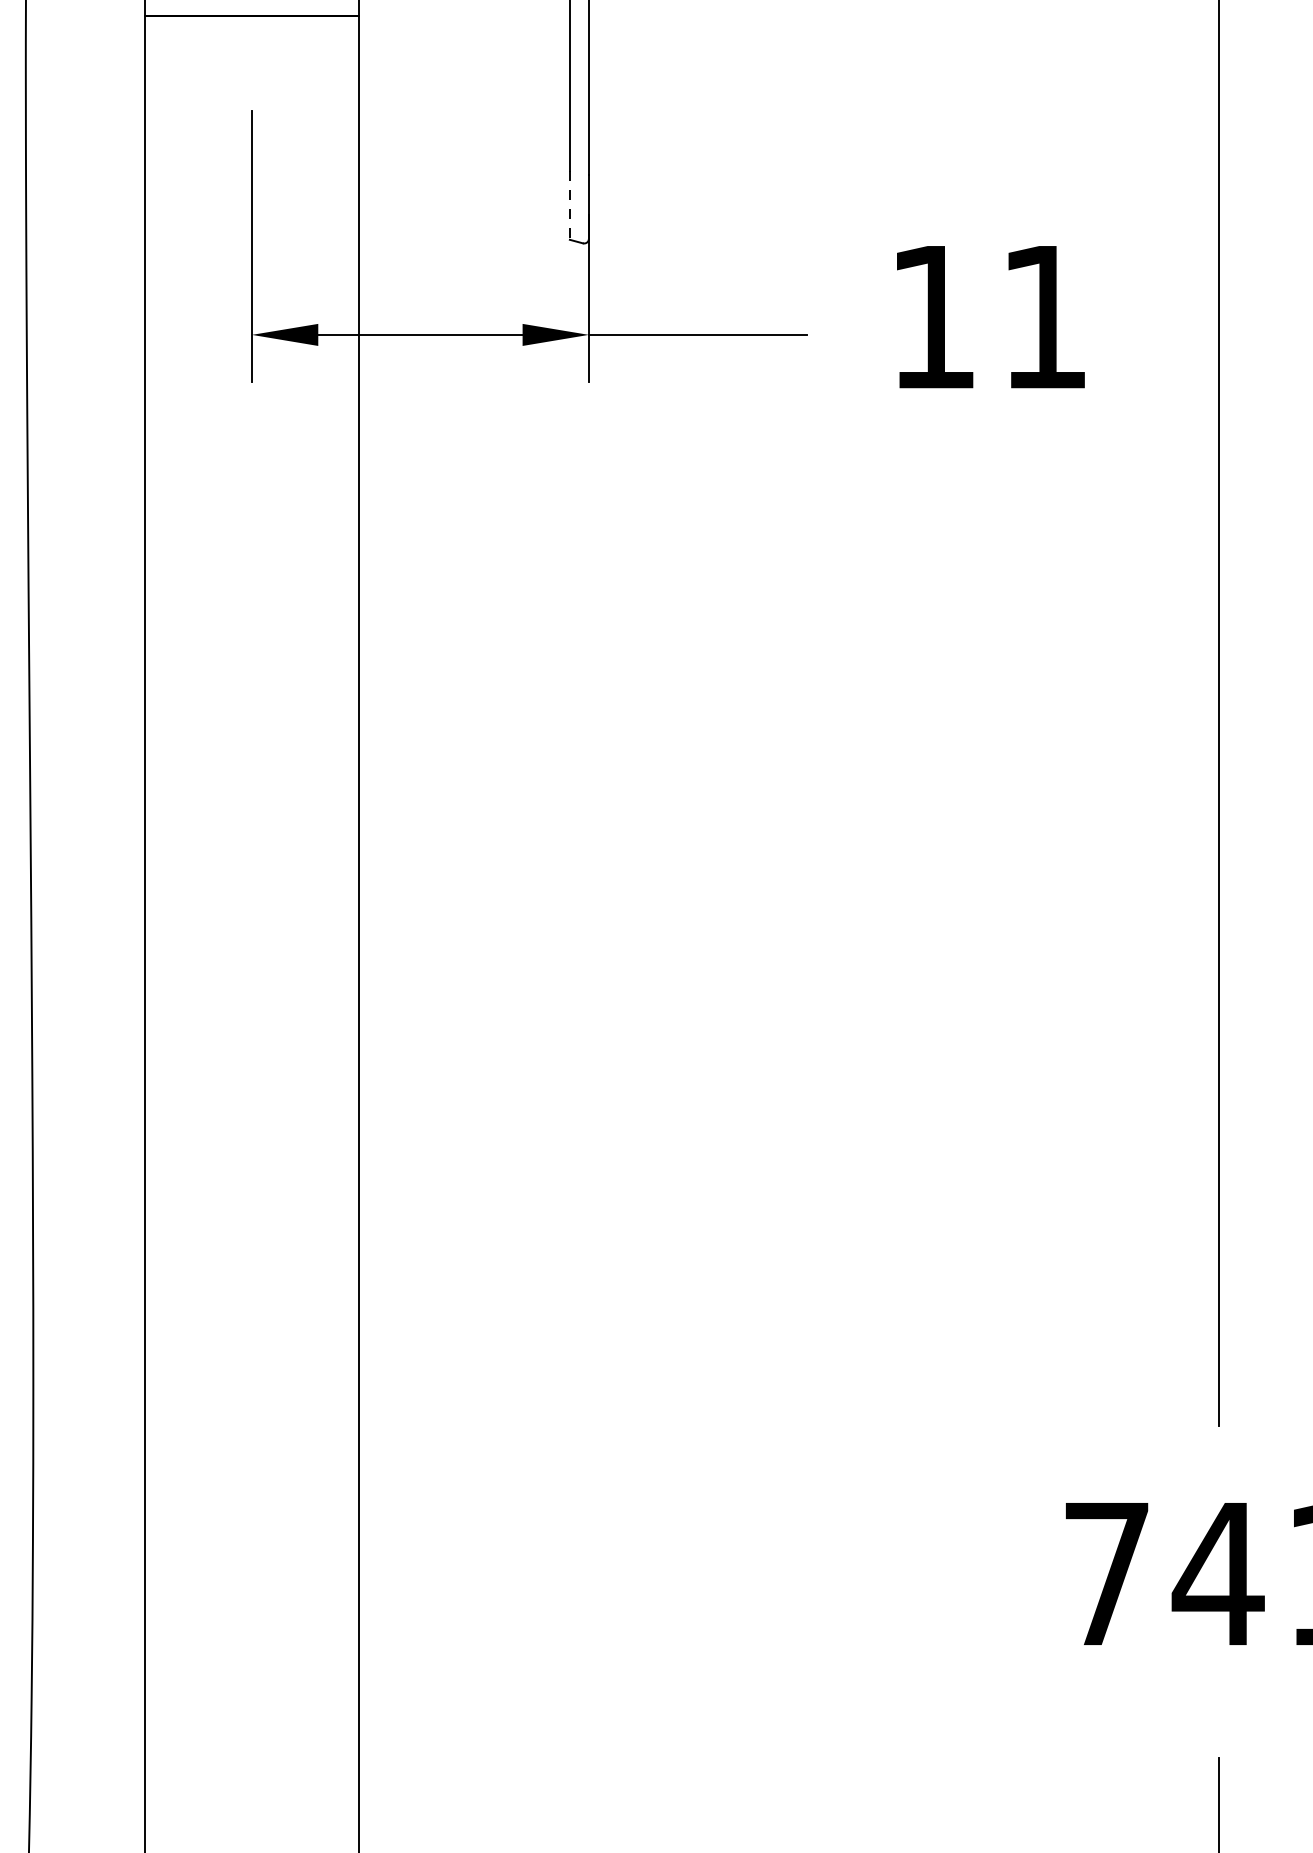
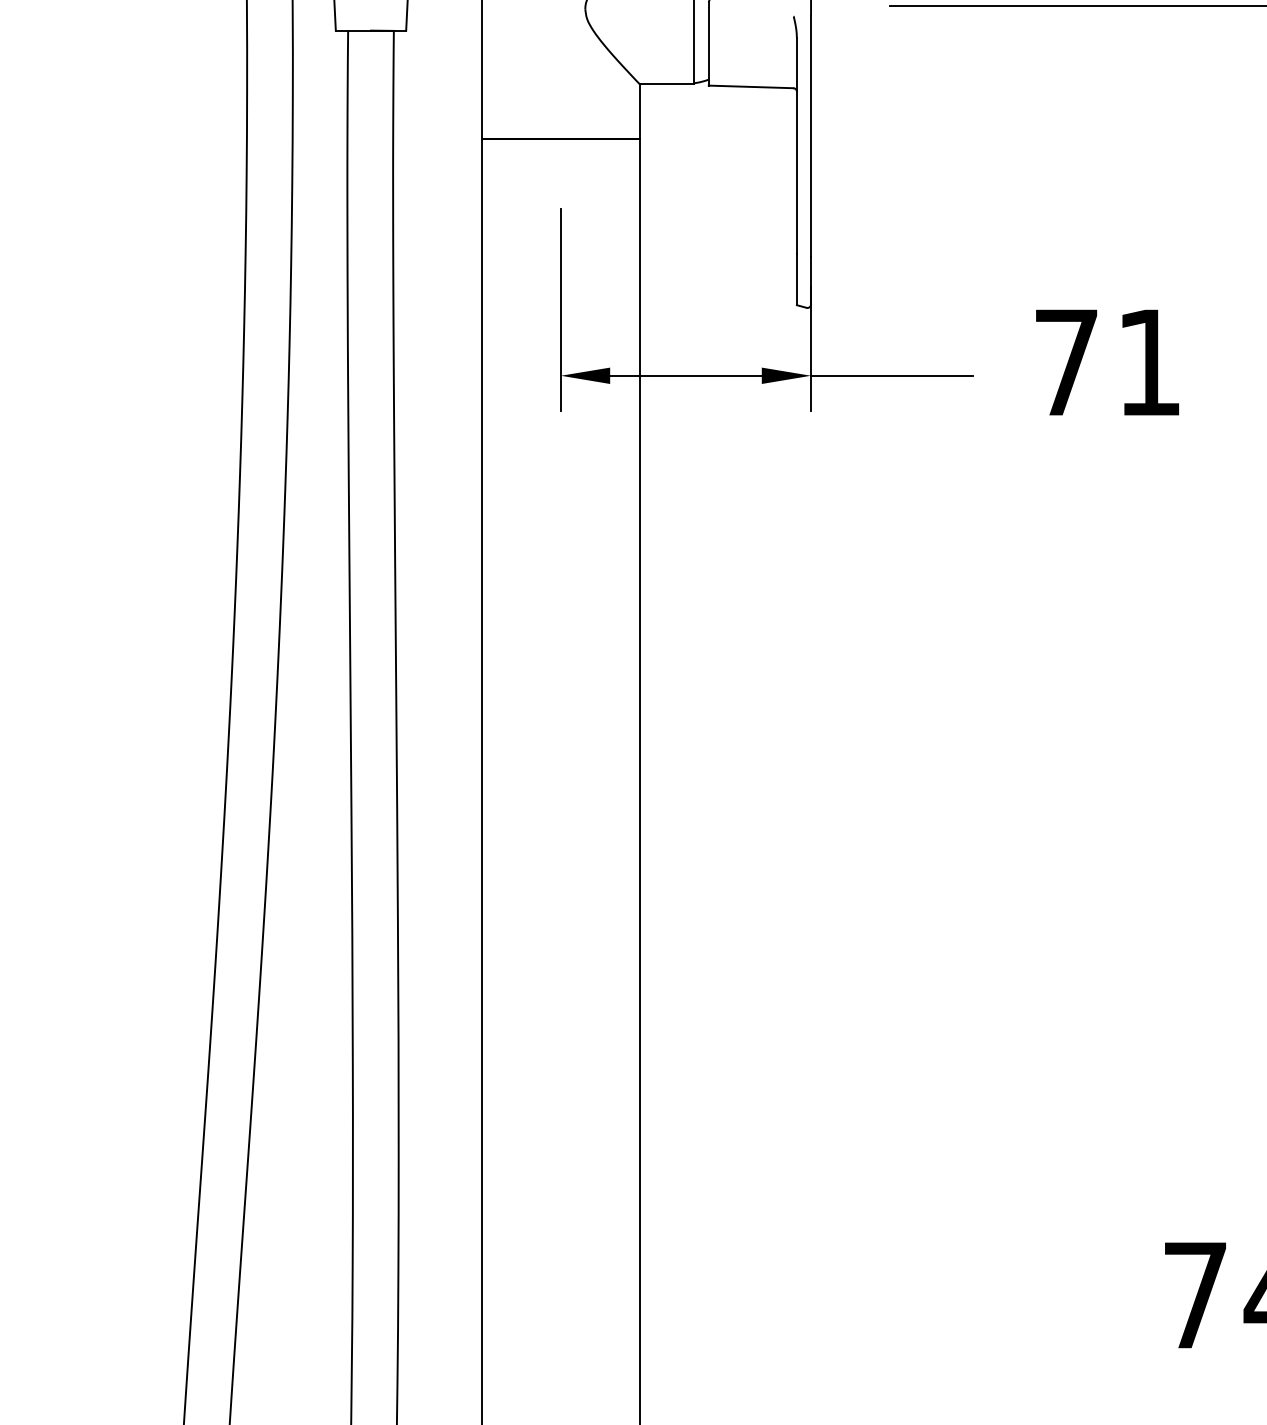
line: (569, 206) -> (796, 280), dashed -> solid
text: (933, 317) -> (1066, 362), 11 -> 71

